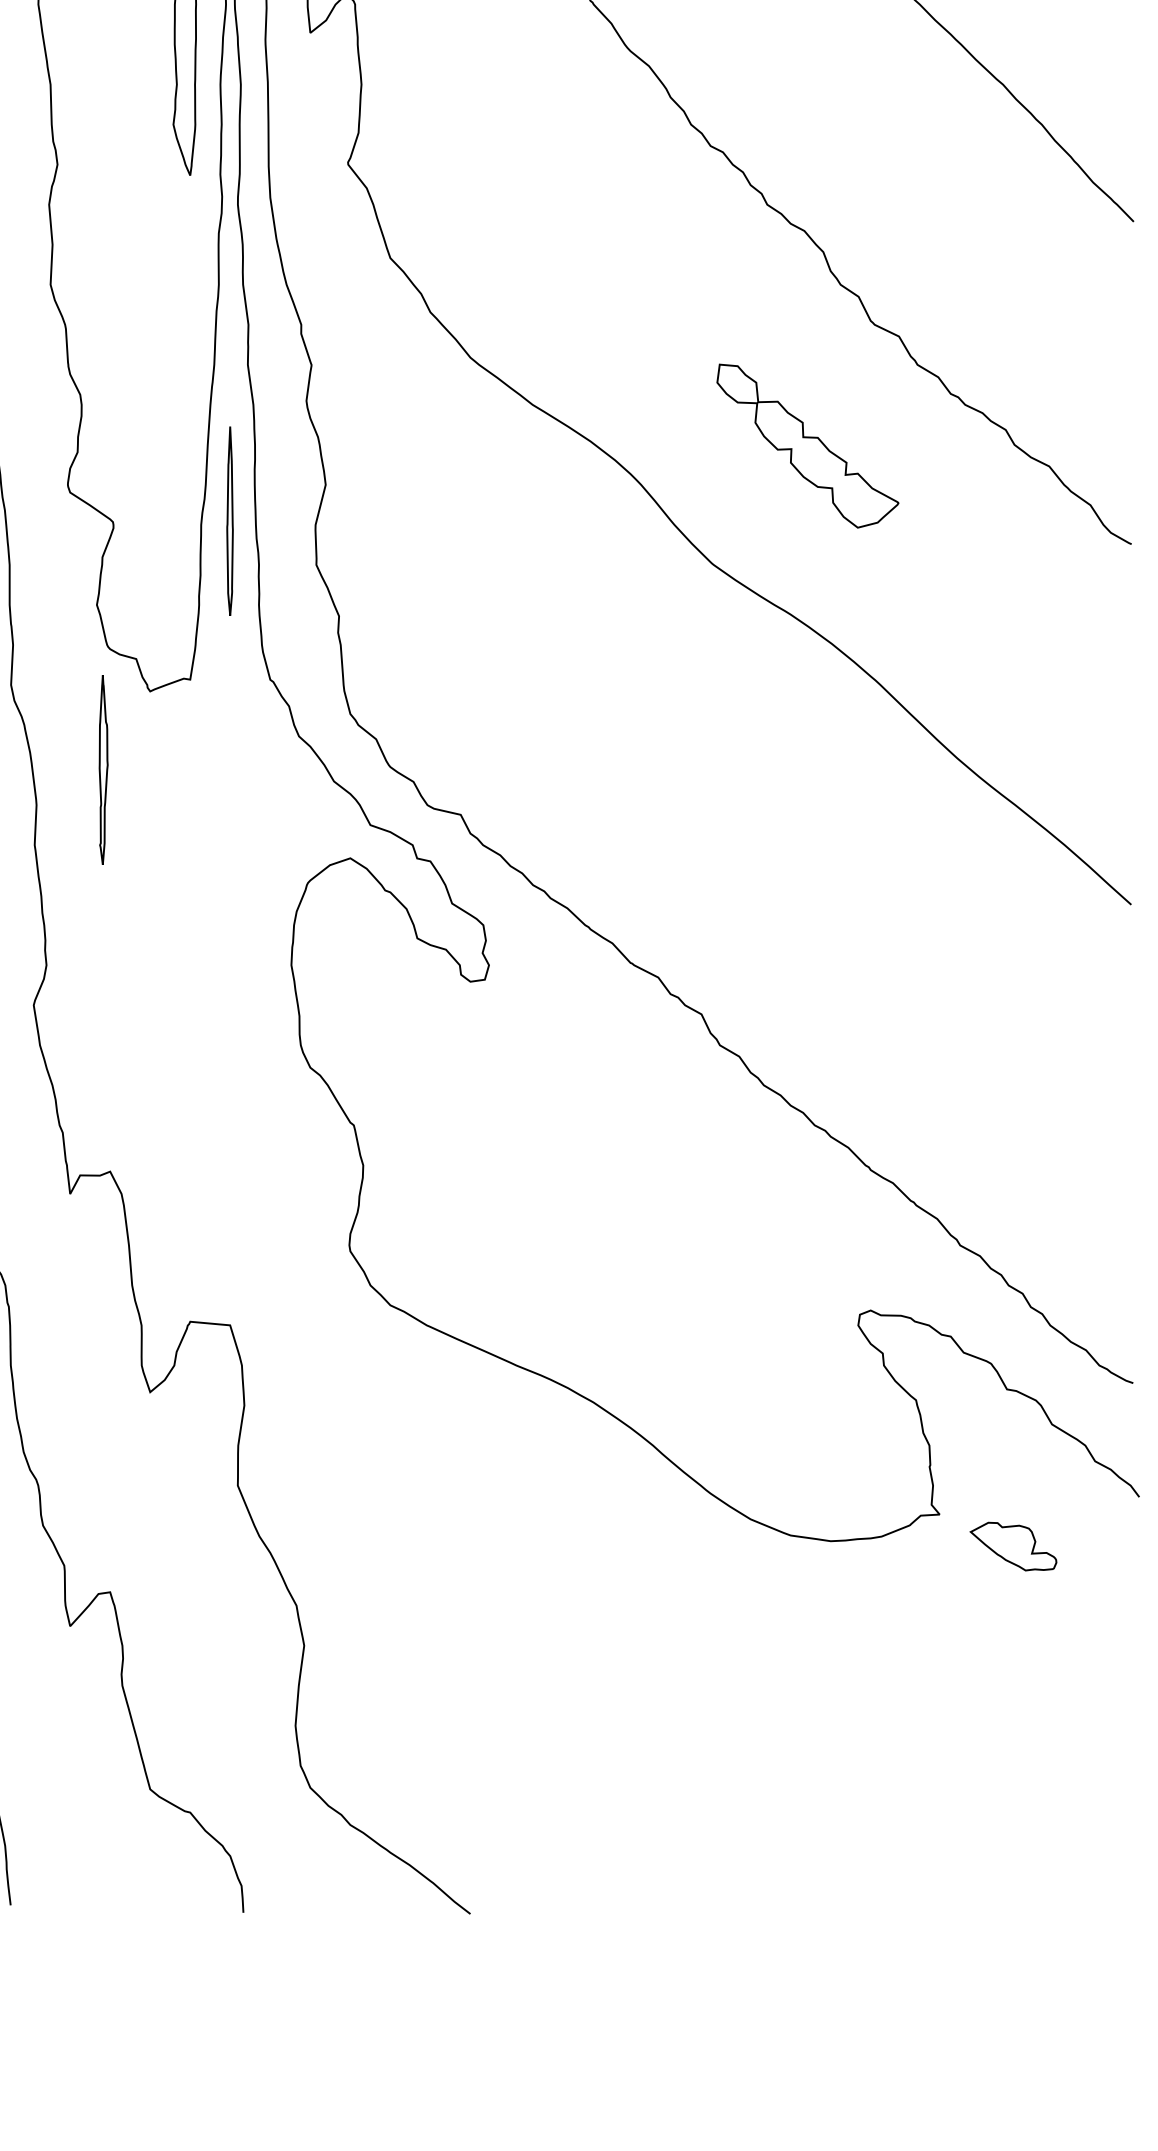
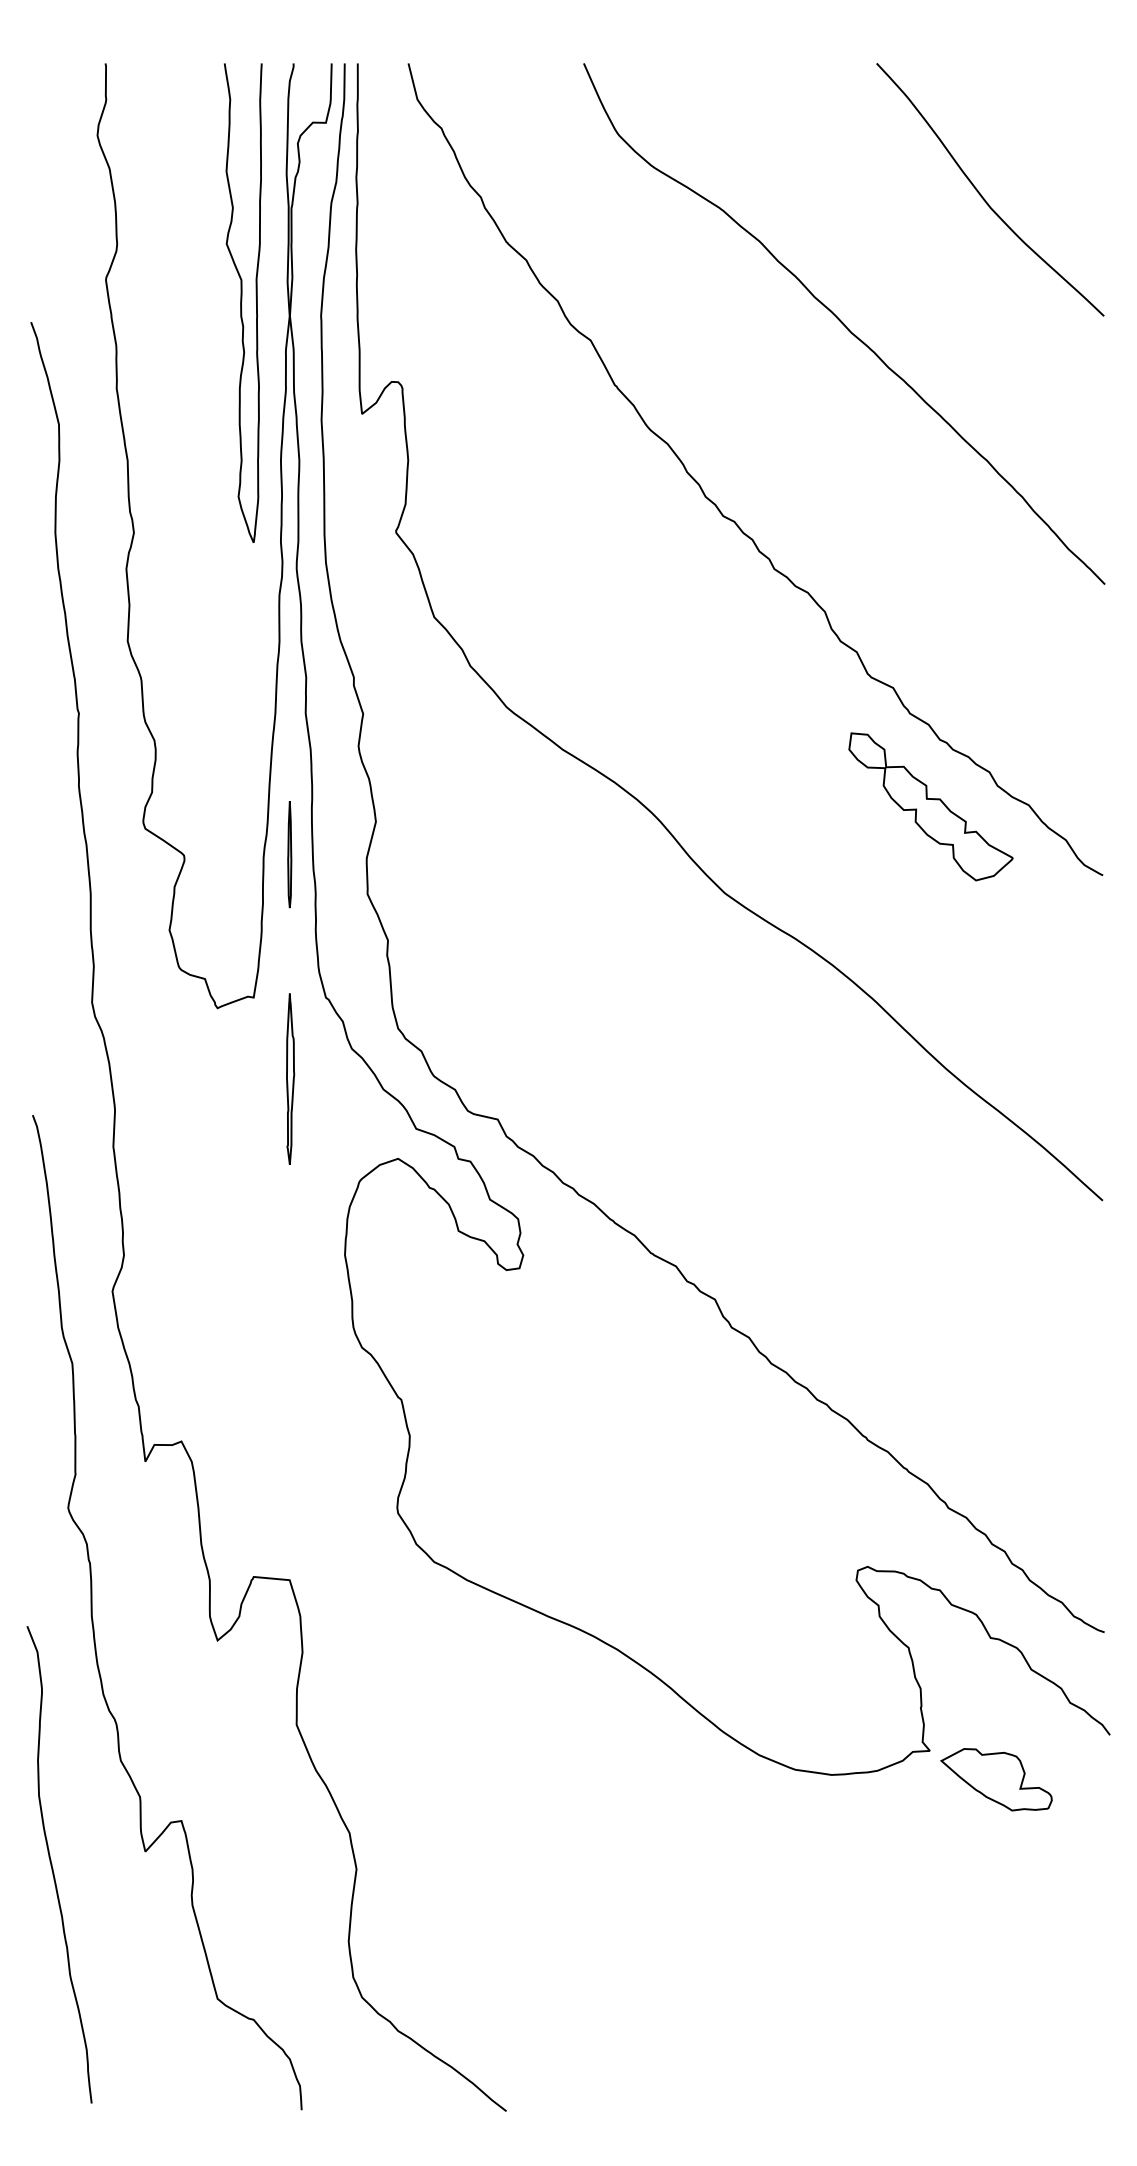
part: (807, 445) -> (930, 806), moved
part: (229, 521) -> (289, 854), size x0.62
part: (103, 769) -> (290, 1078), moved
part: (1013, 1546) -> (996, 1779), size x1.43

